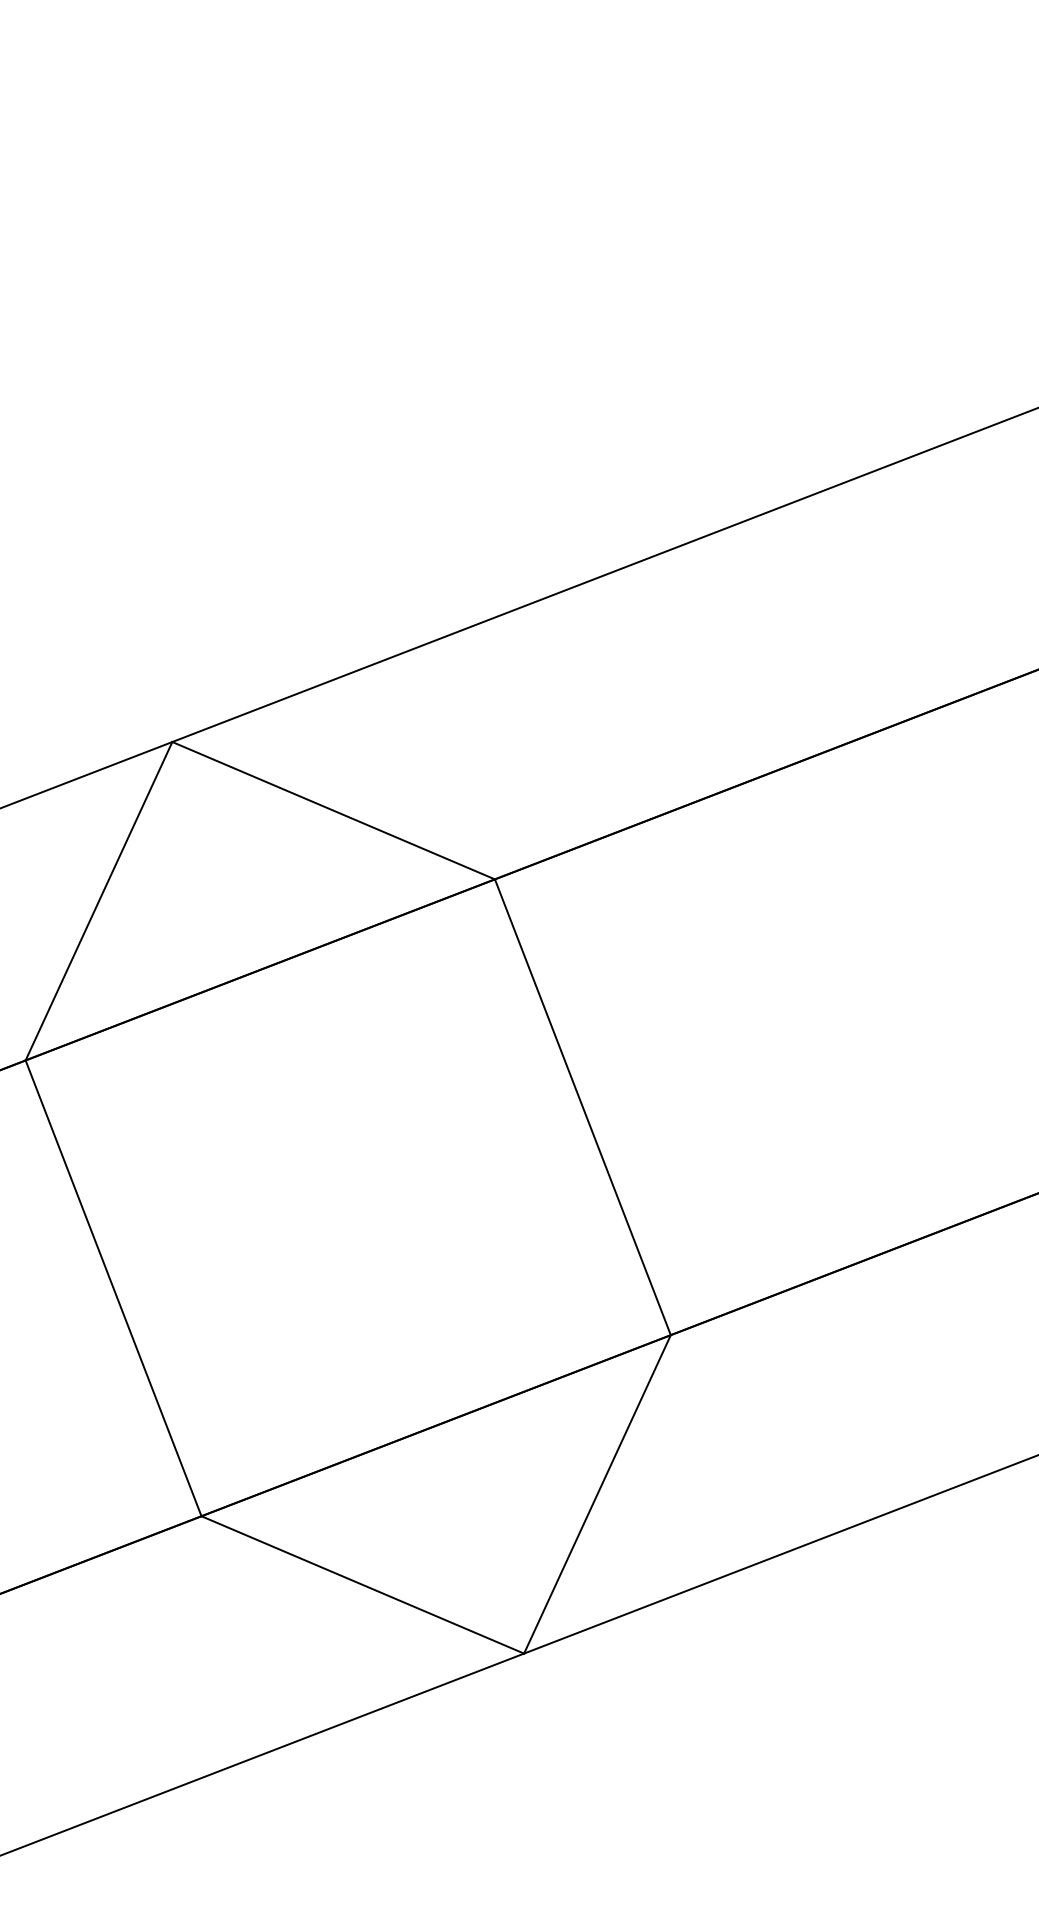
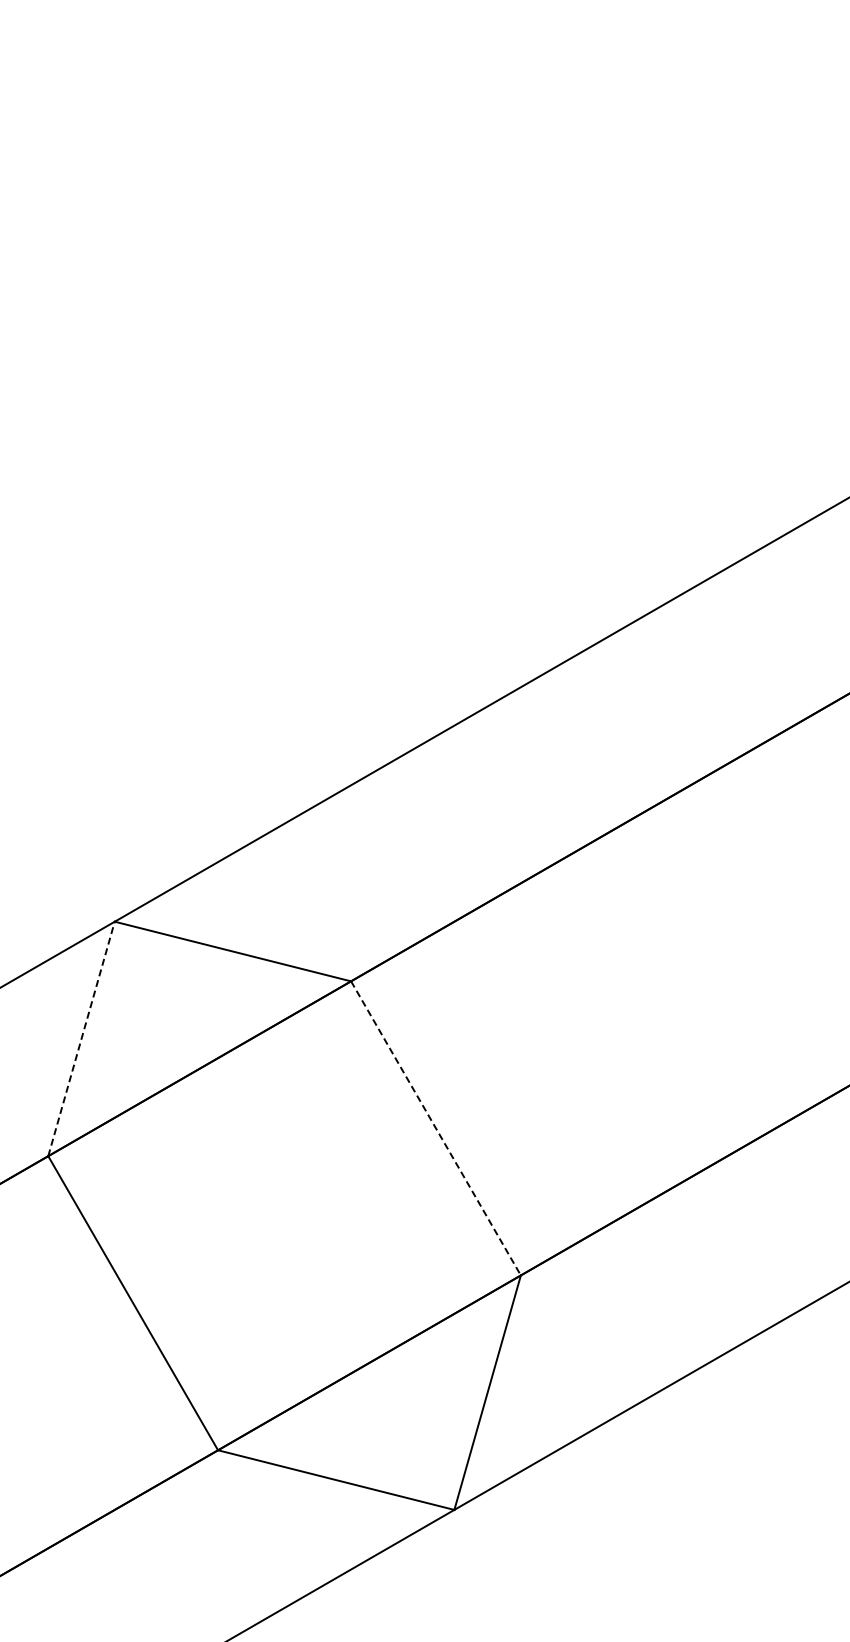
line: (99, 900) -> (81, 1038), solid -> dashed
line: (582, 1107) -> (435, 1128), solid -> dashed

